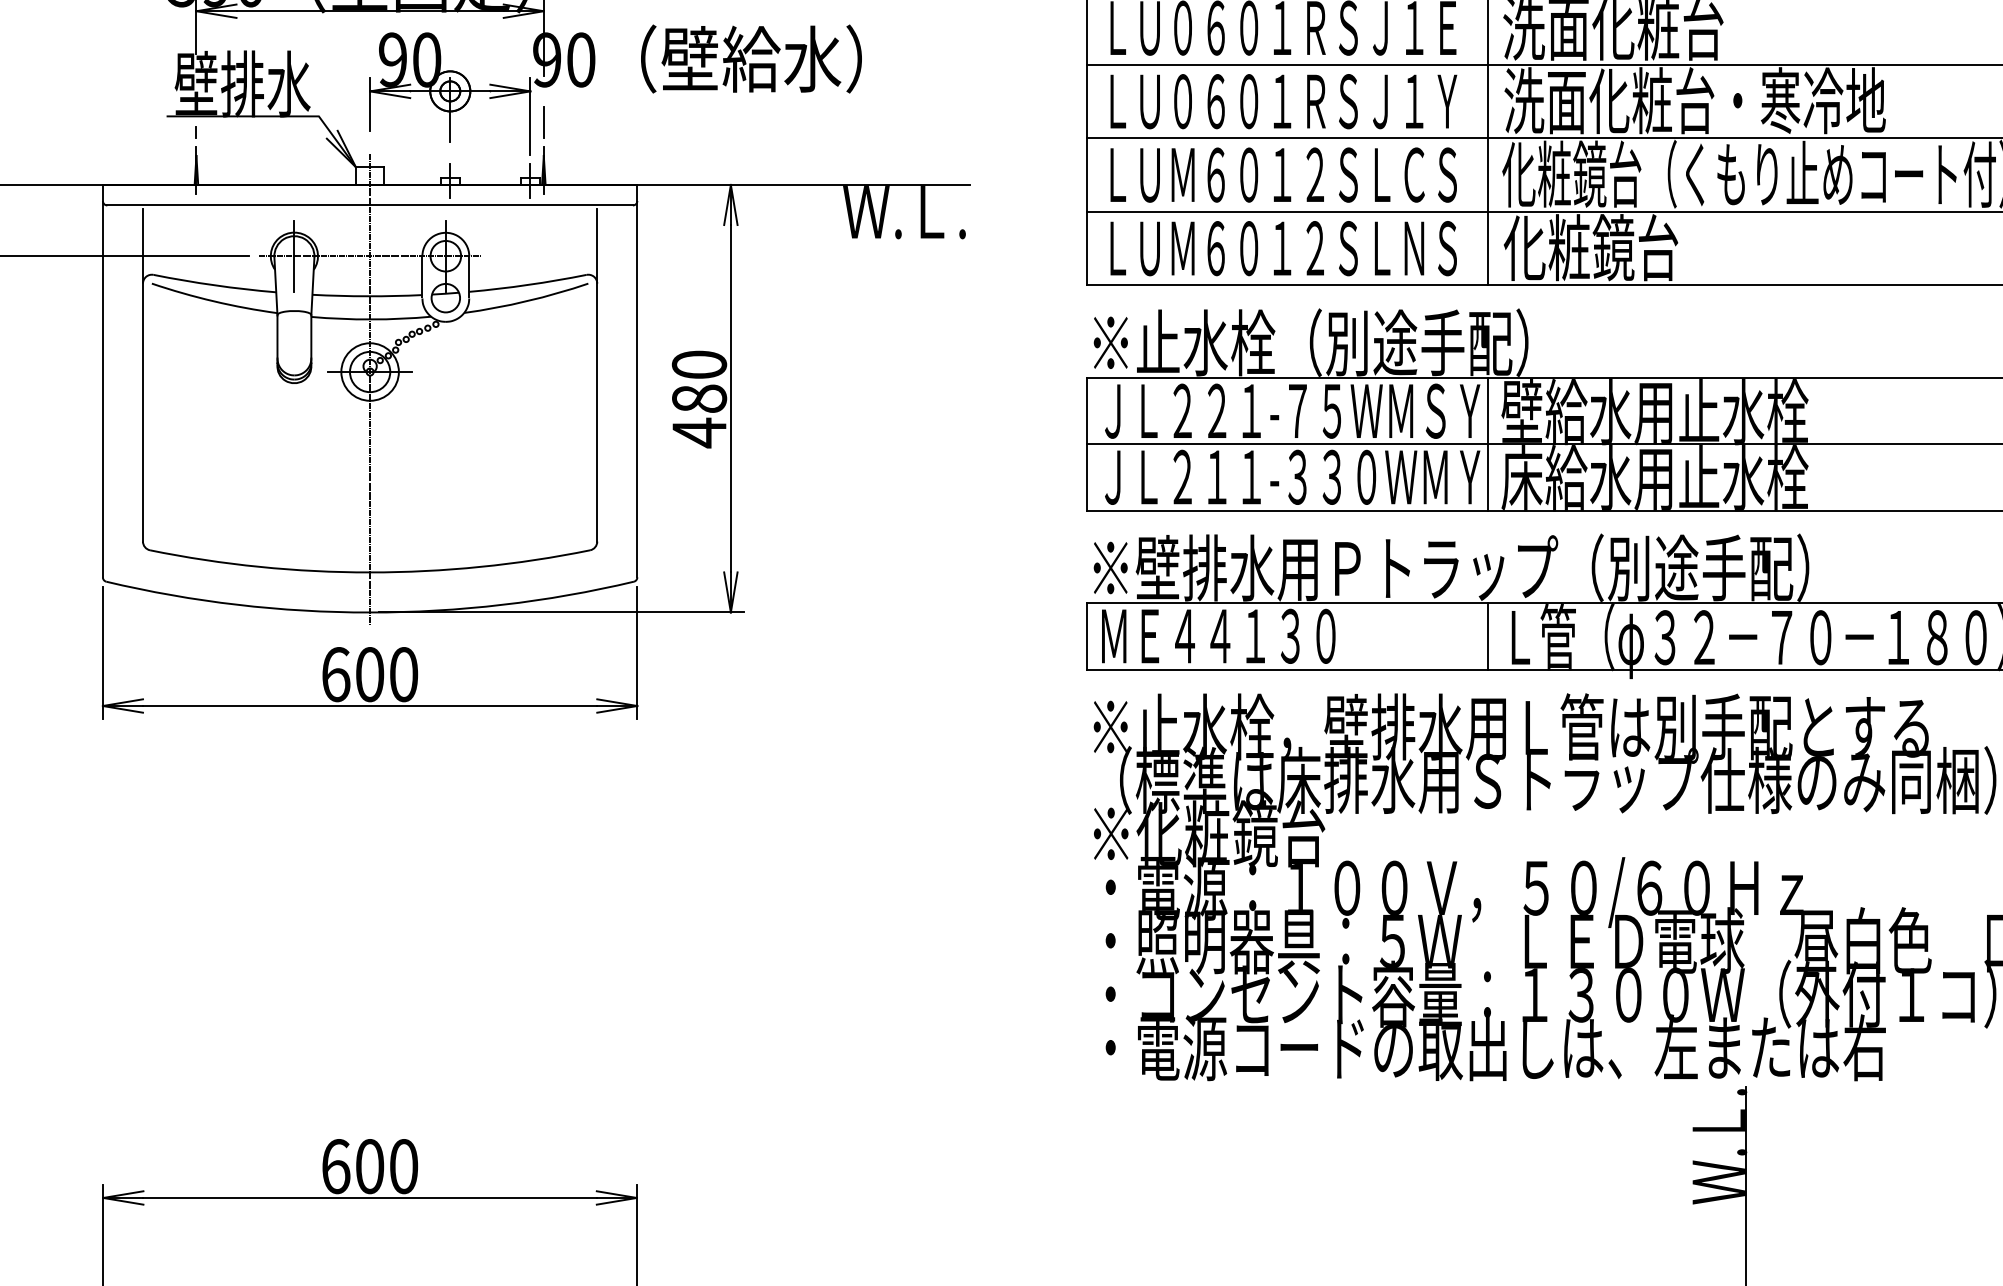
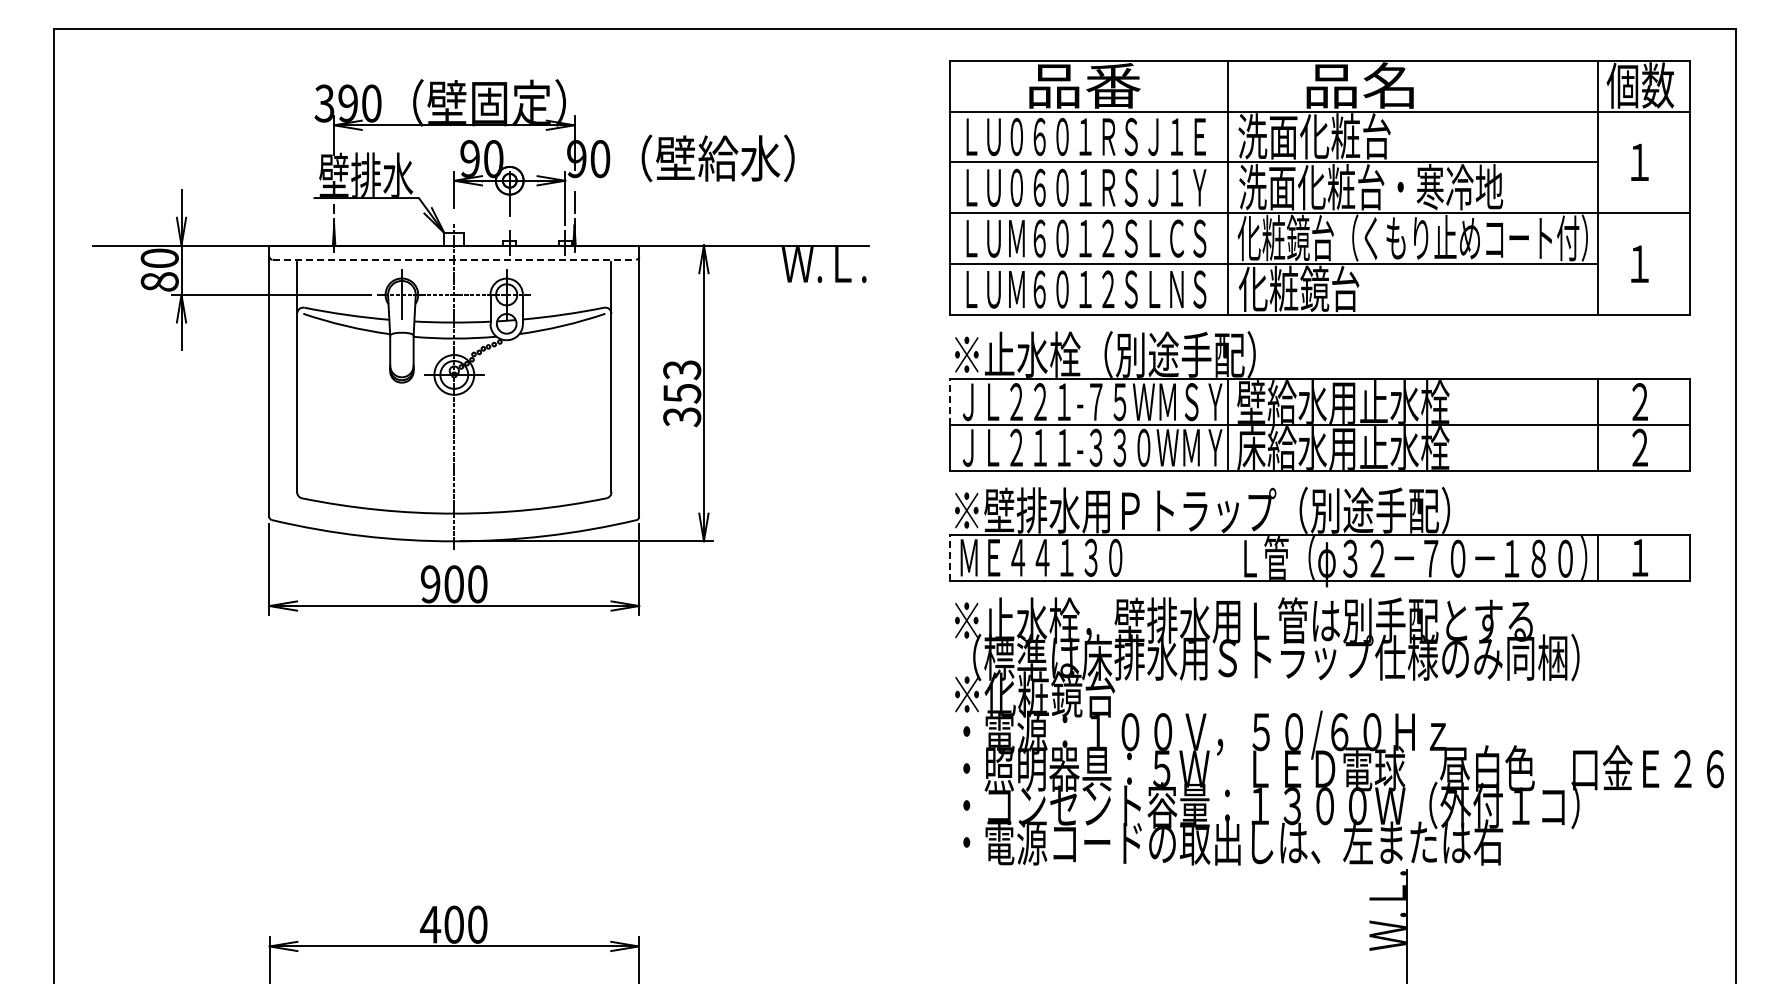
line: (370, 205) -> (454, 259), solid -> dashed
text: (699, 398) -> (682, 393), 480 -> 353
line: (1087, 411) -> (950, 402), solid -> dashed
line: (1087, 635) -> (950, 557), solid -> dashed
line: (1487, 635) -> (1227, 557), removed
text: (335, 674) -> (430, 584), 600 -> 900
text: (335, 1166) -> (430, 924), 600 -> 400

